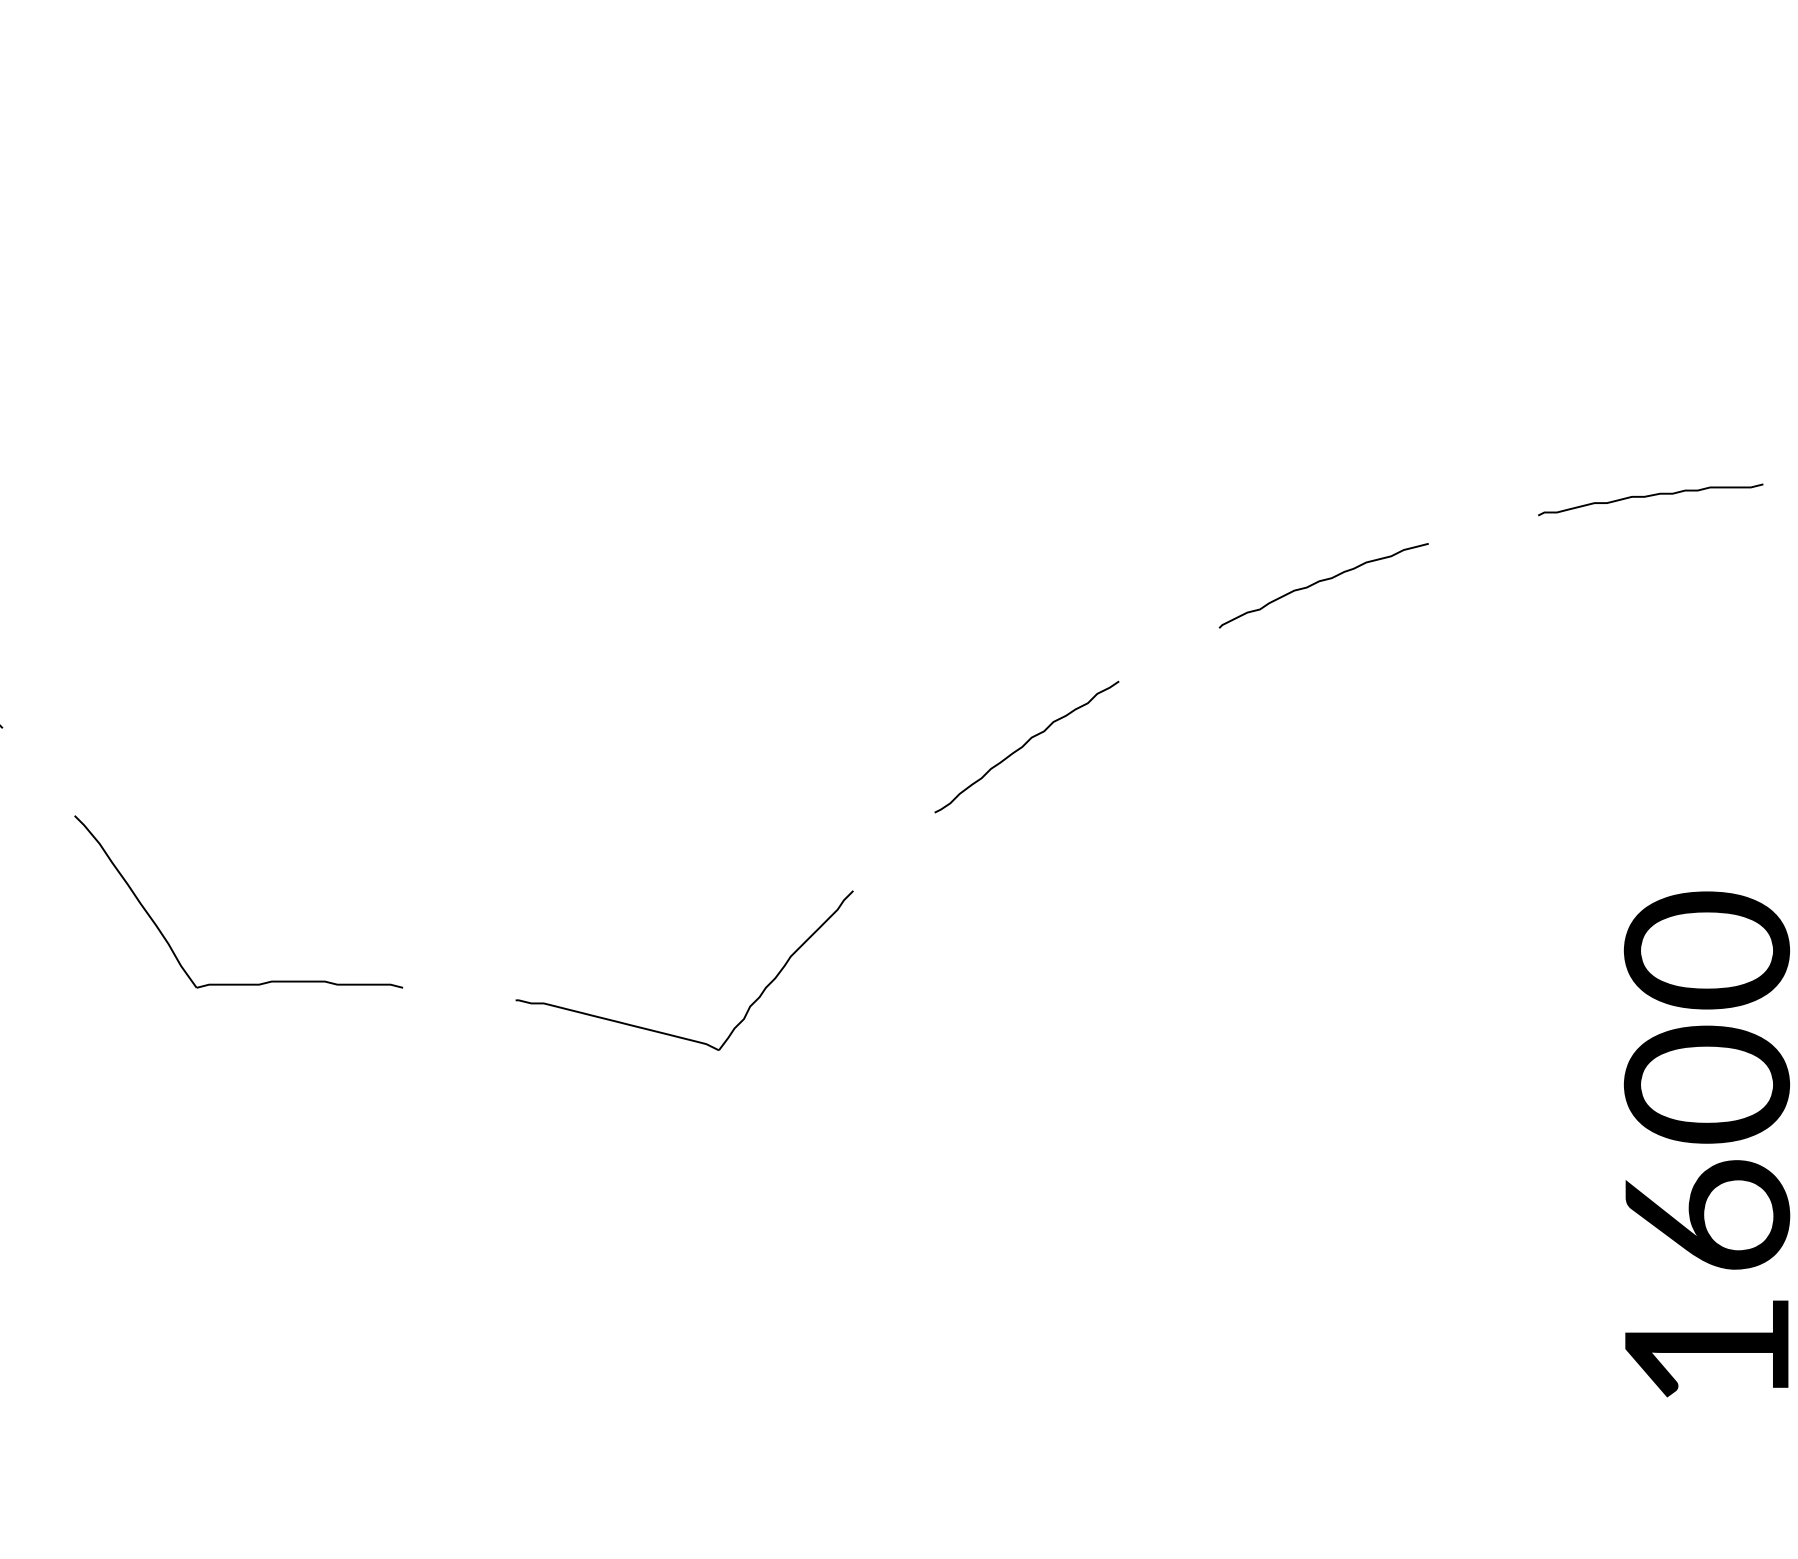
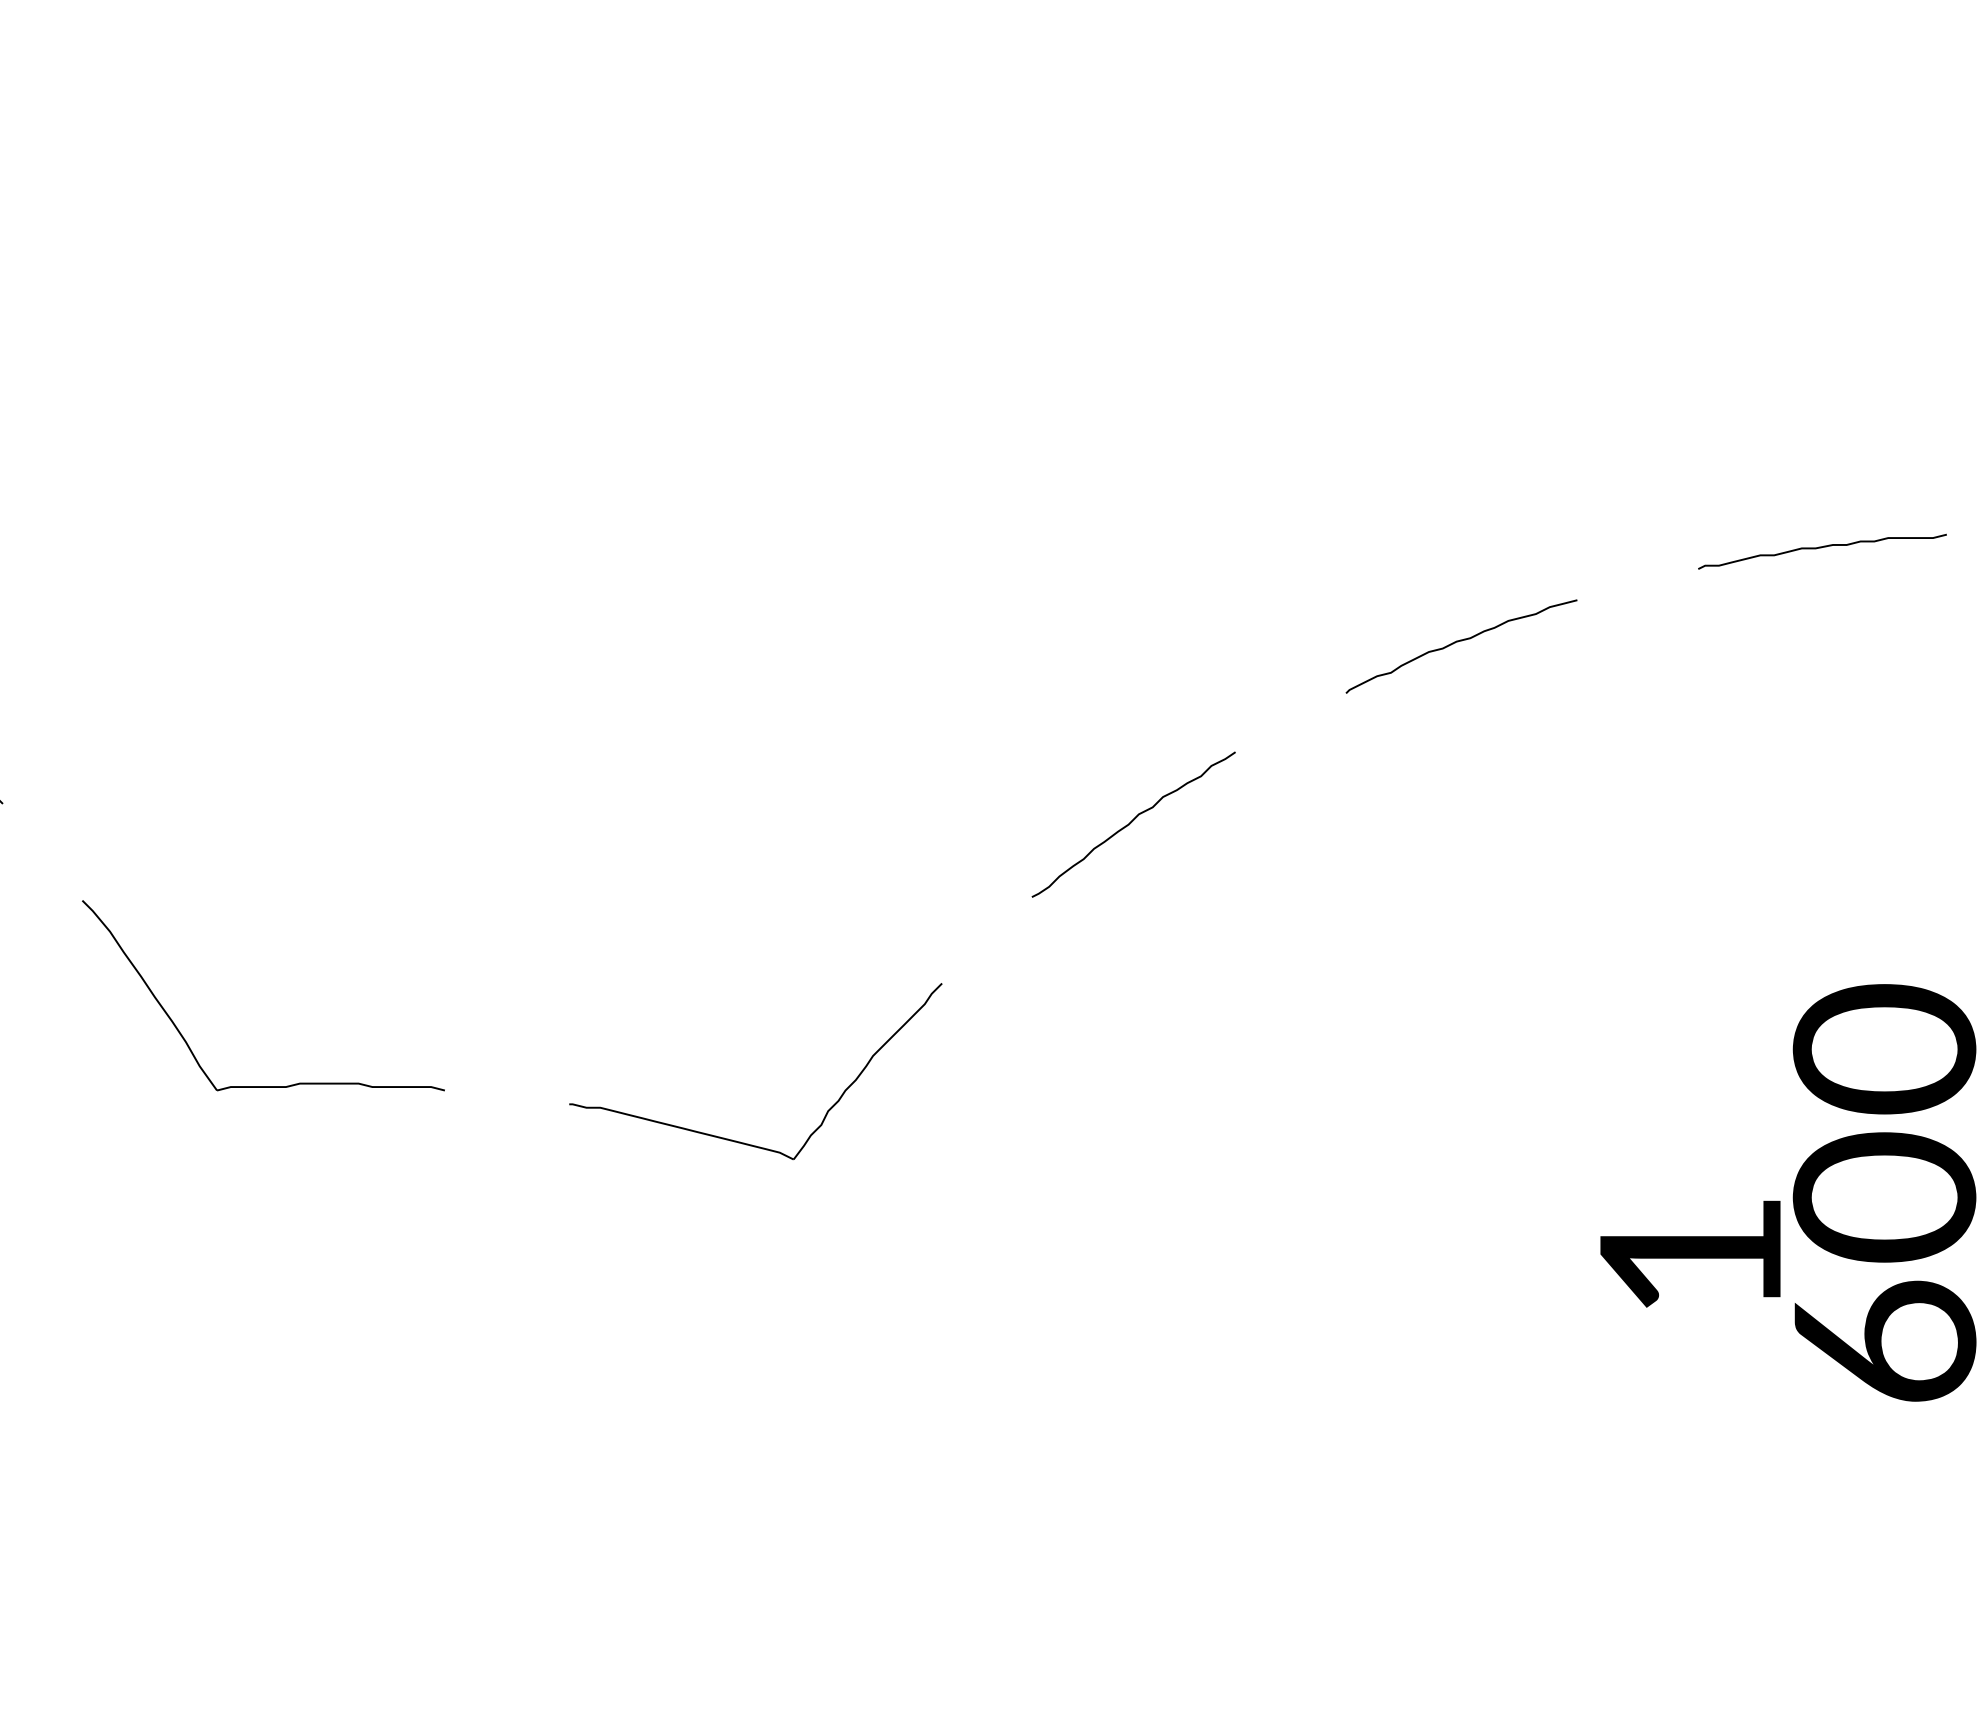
text: (1706, 1348) -> (1690, 1253), moved

